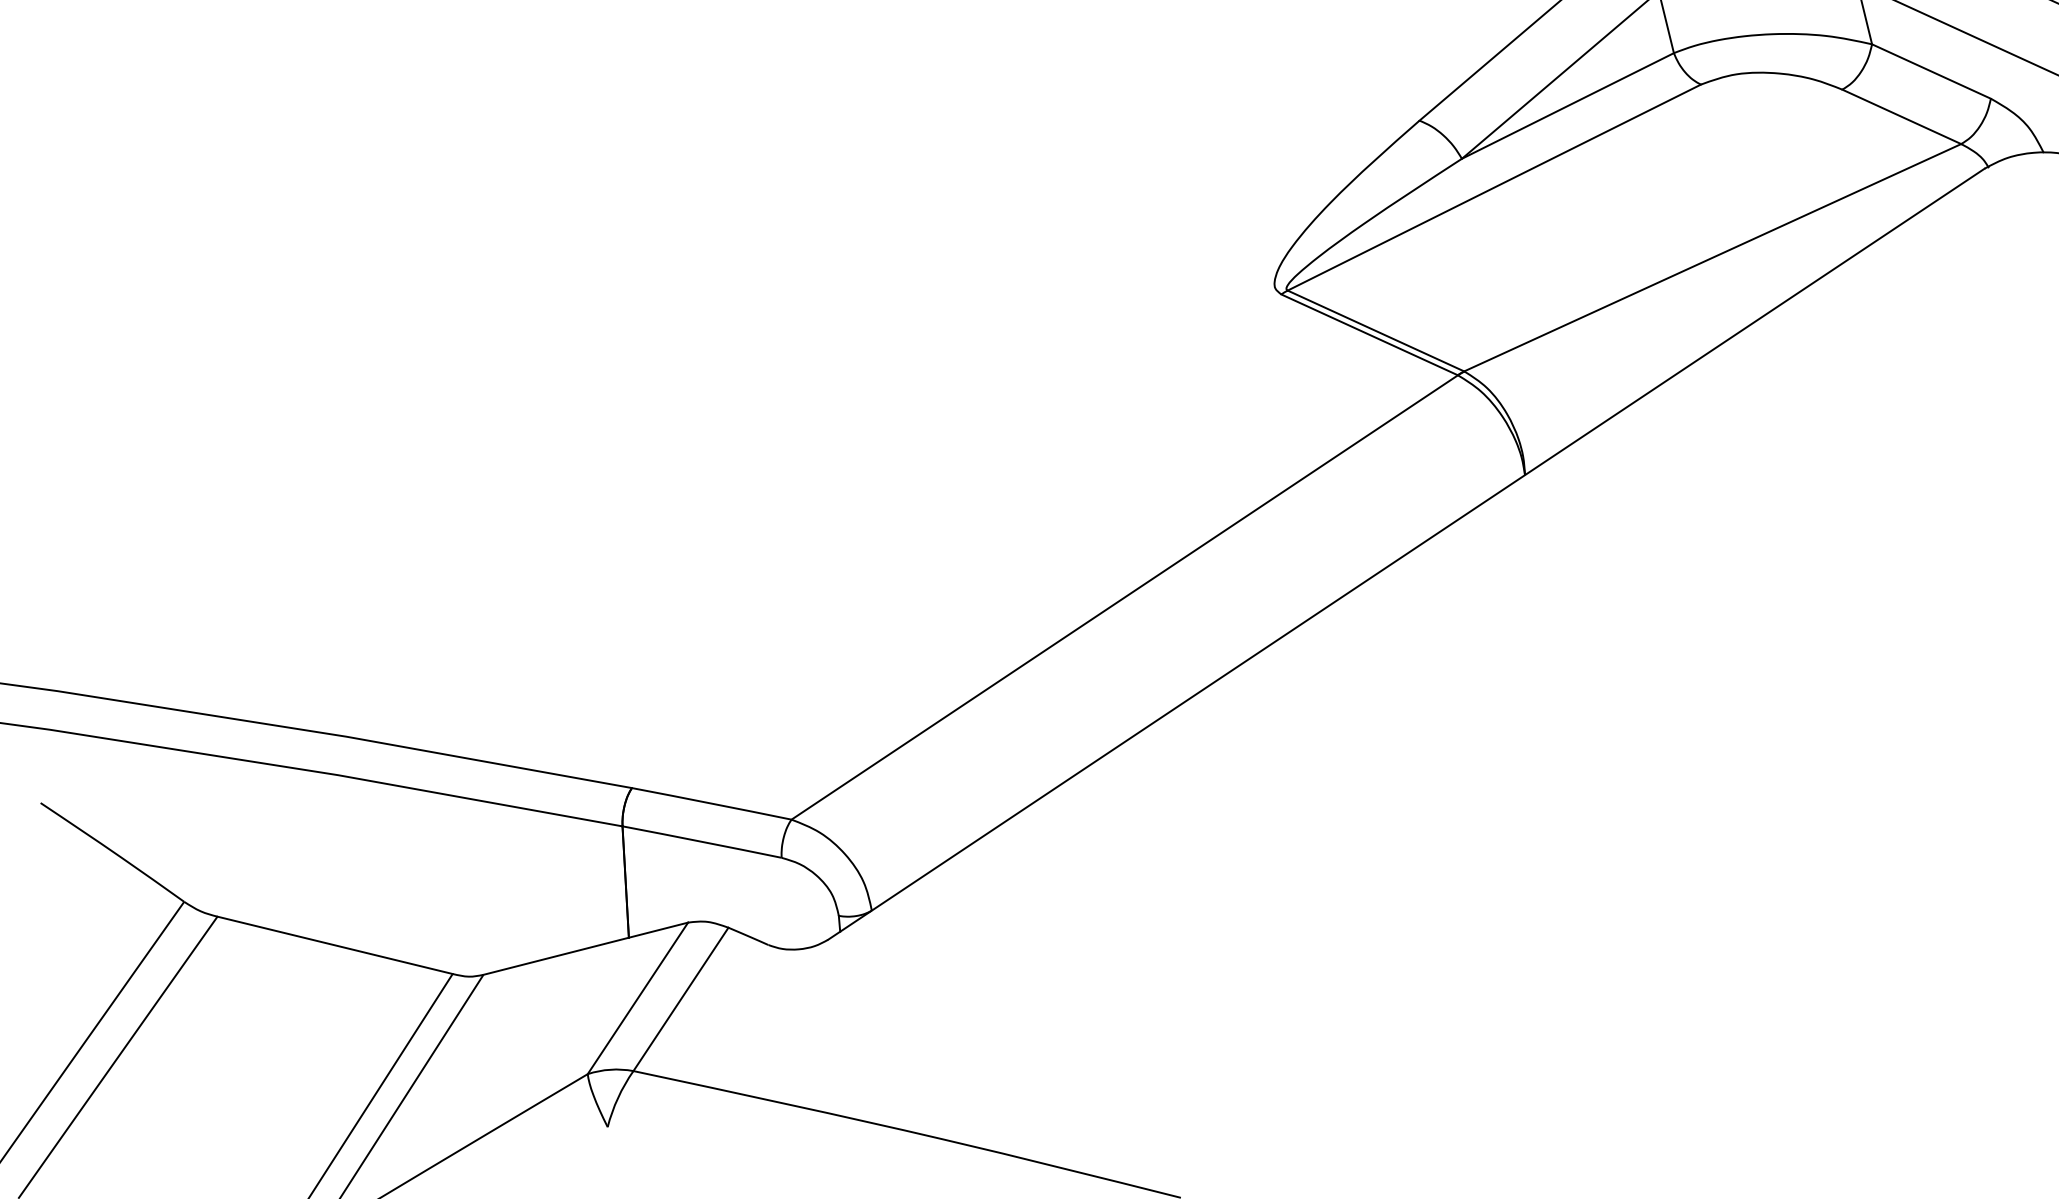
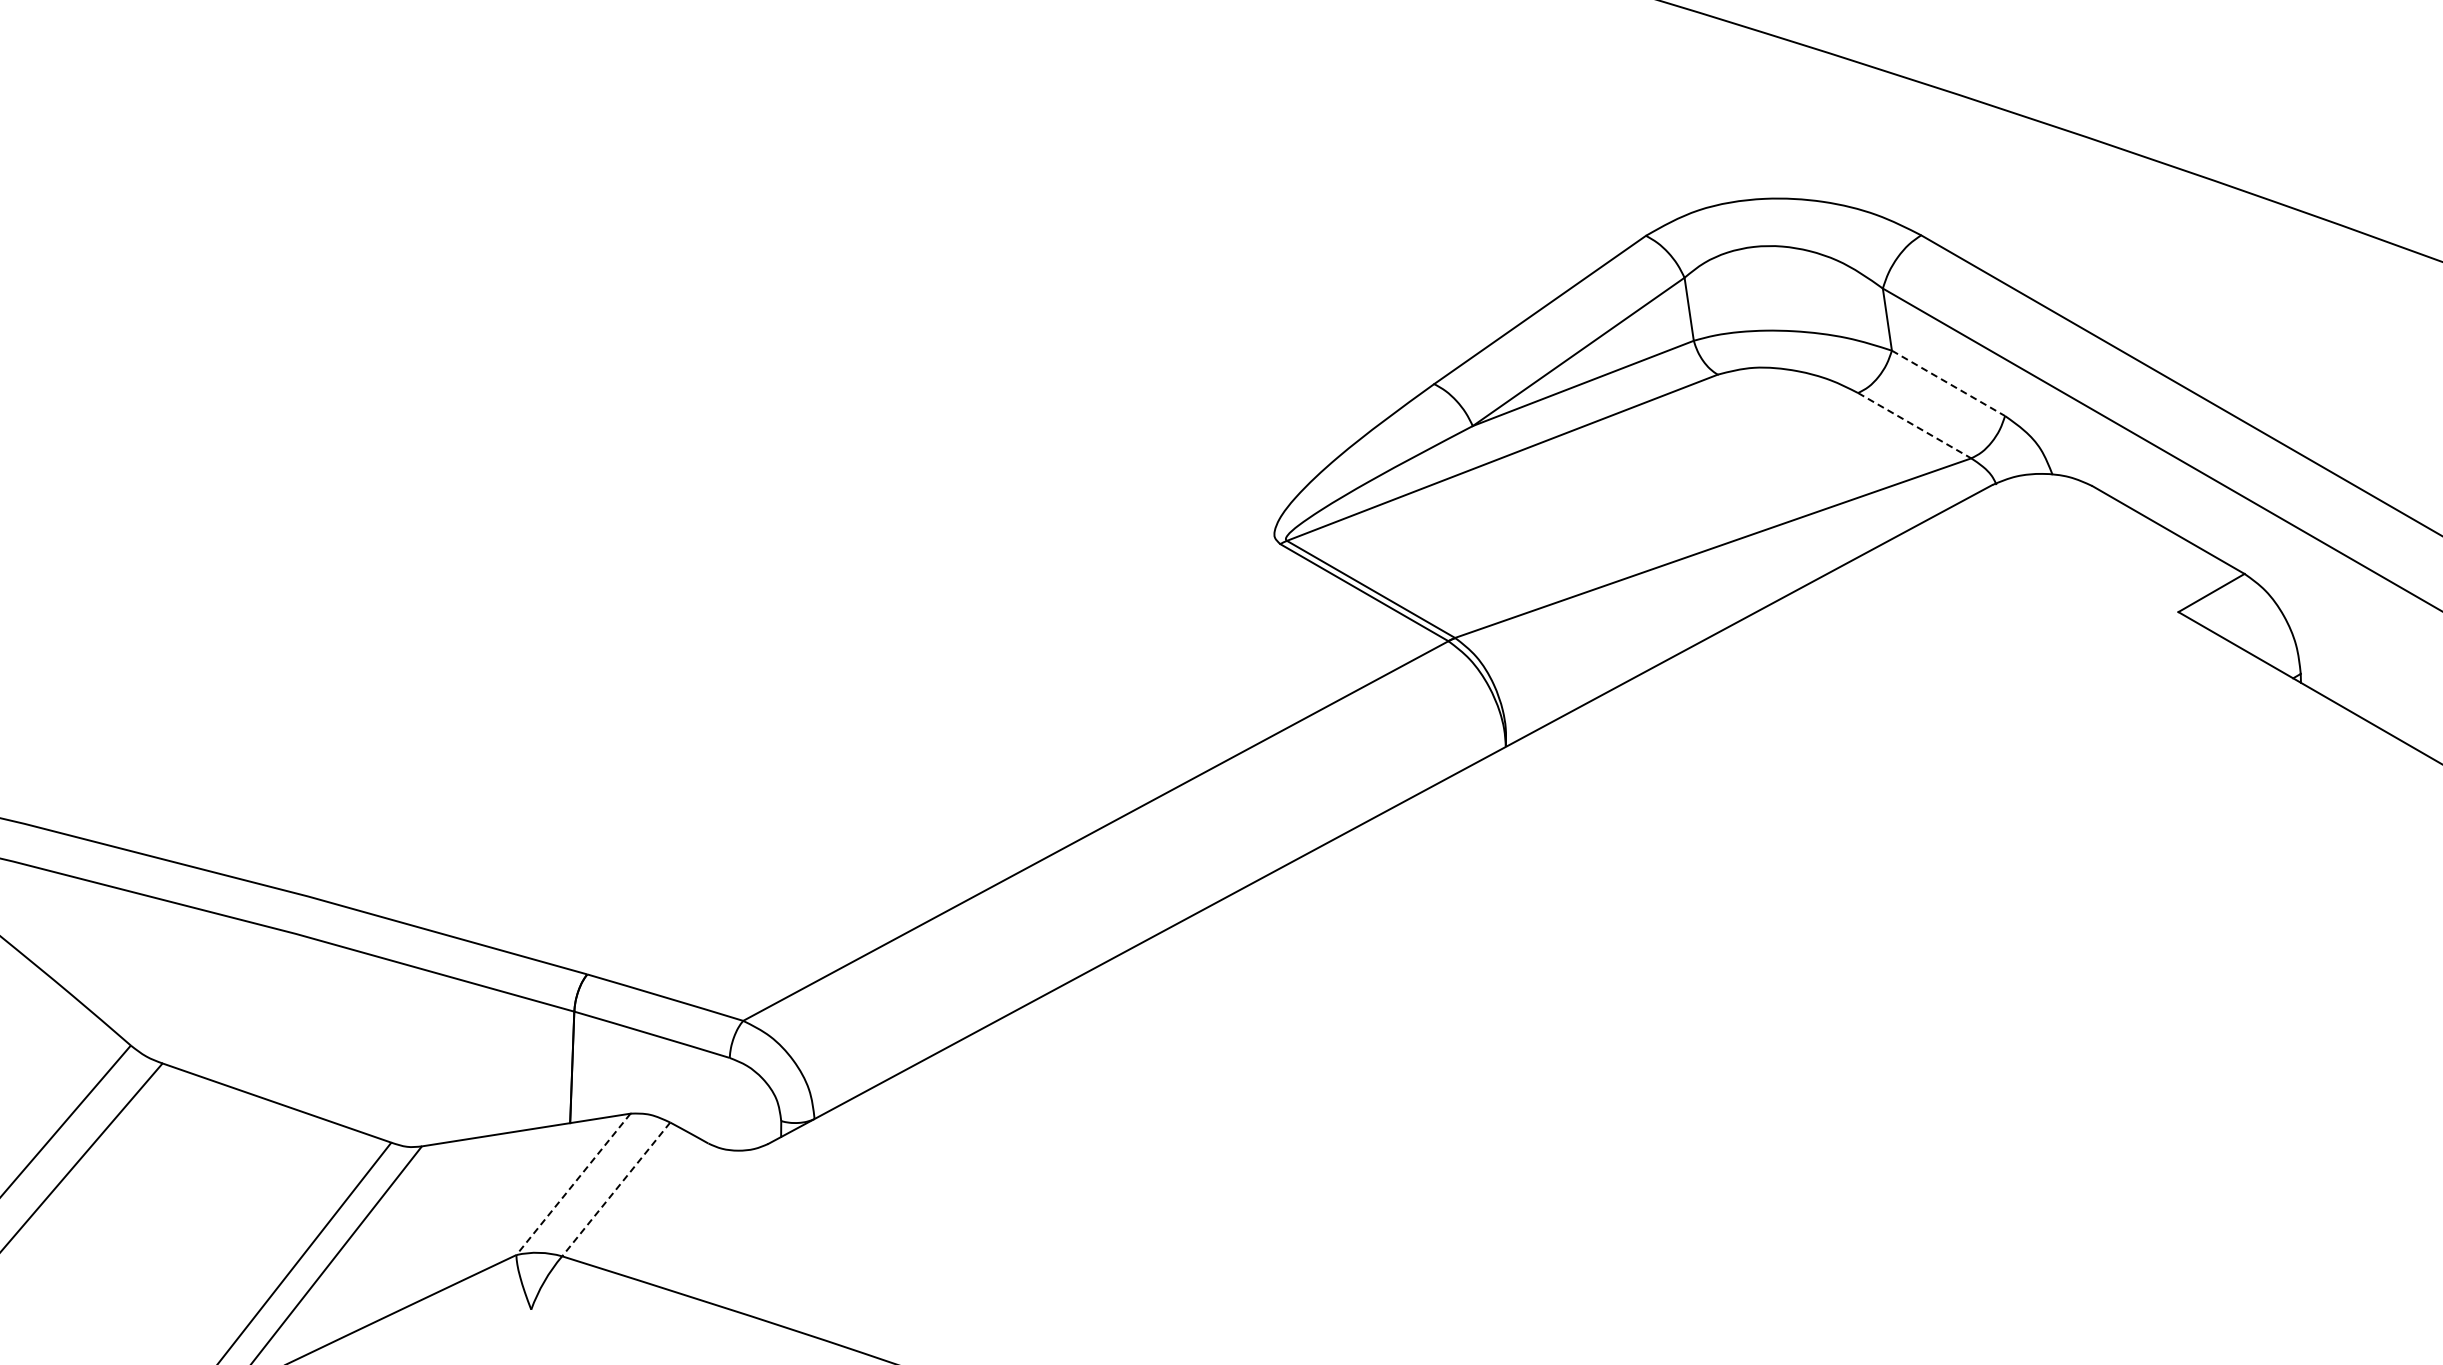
line: (1931, 71) -> (1948, 383), solid -> dashed
line: (1902, 116) -> (1915, 425), solid -> dashed
line: (637, 998) -> (573, 1184), solid -> dashed
line: (681, 999) -> (616, 1189), solid -> dashed

